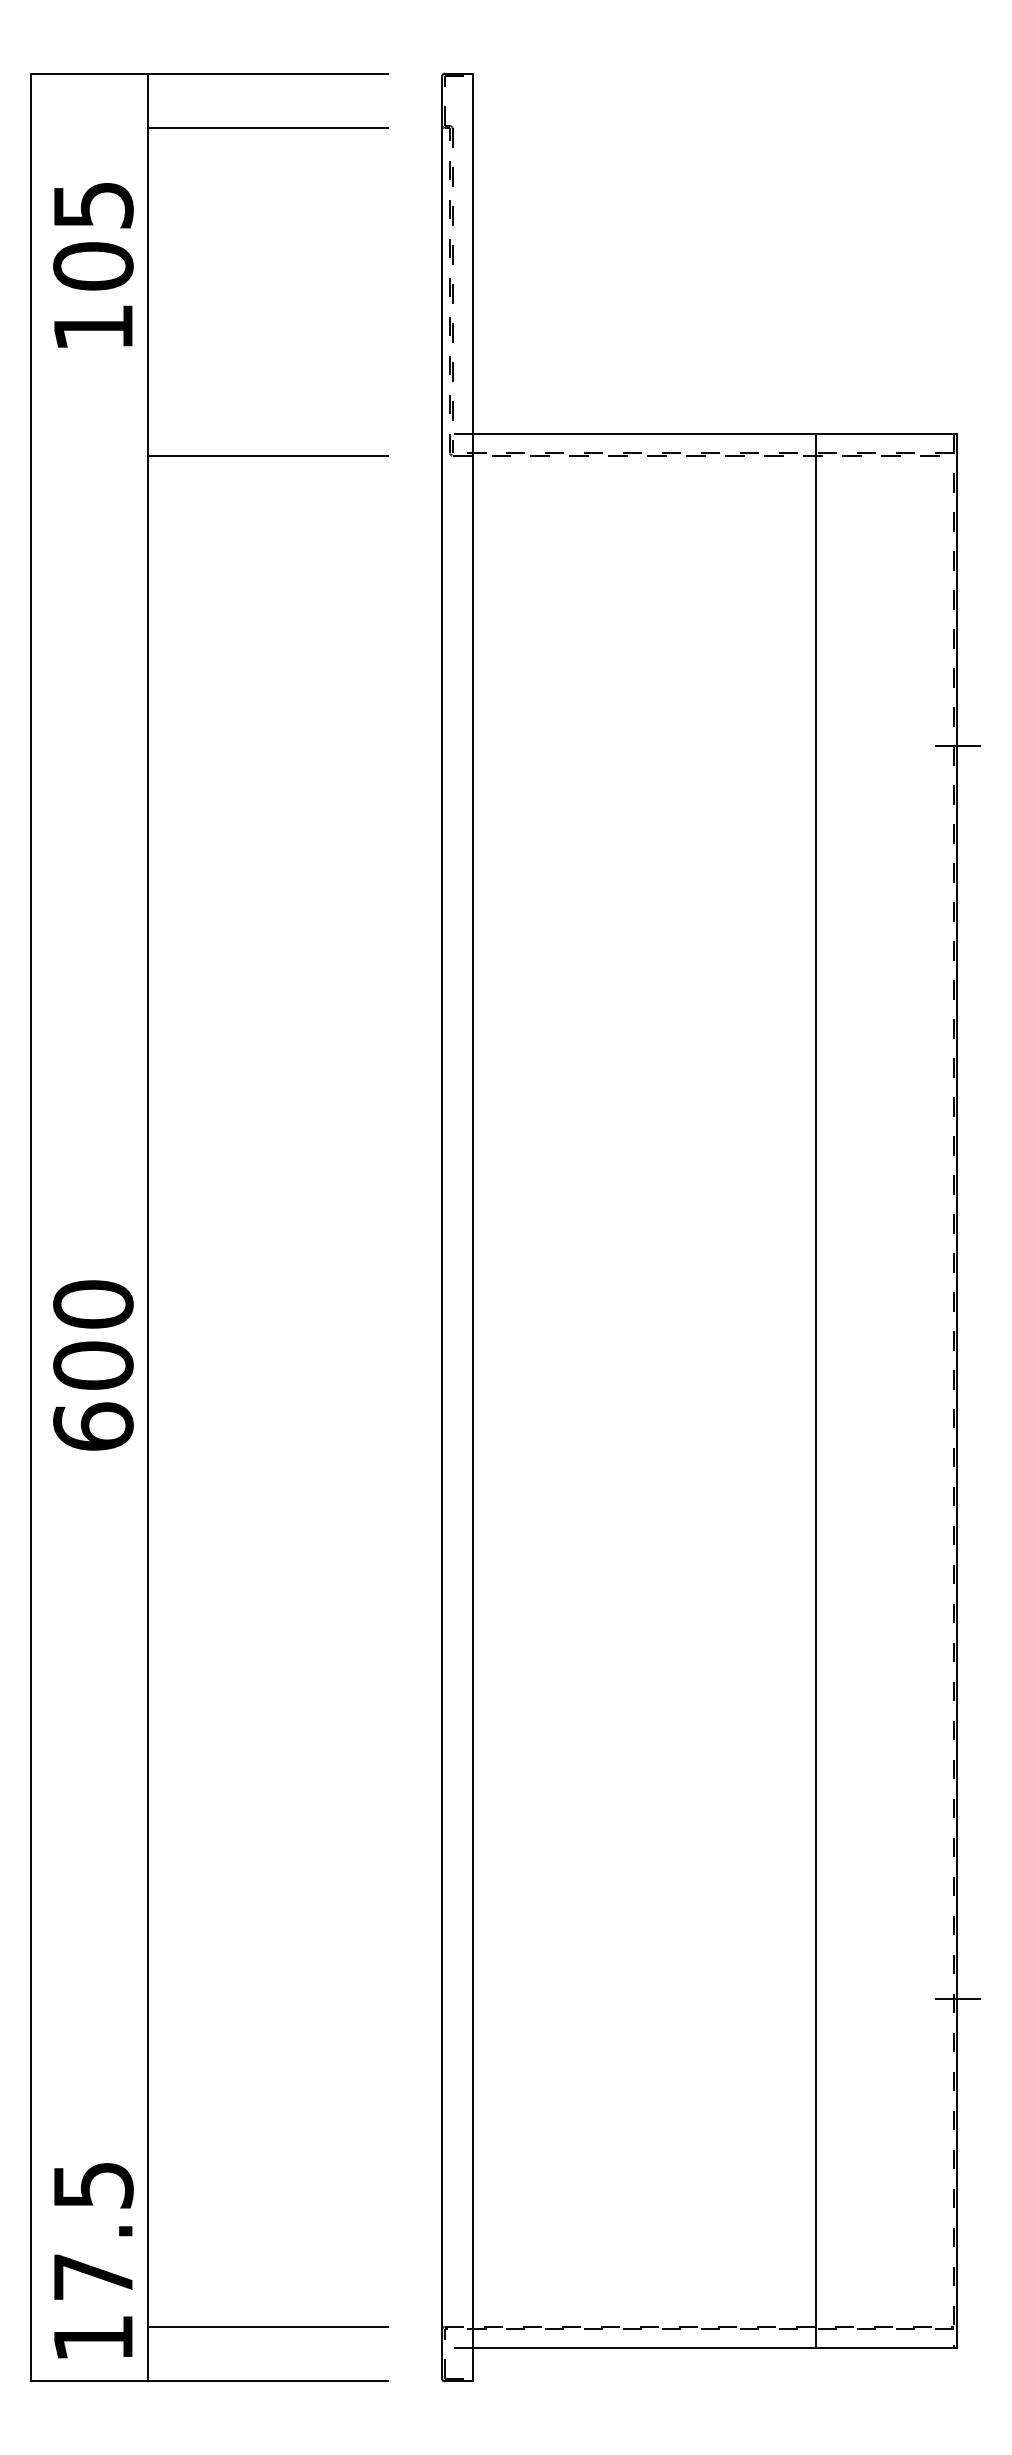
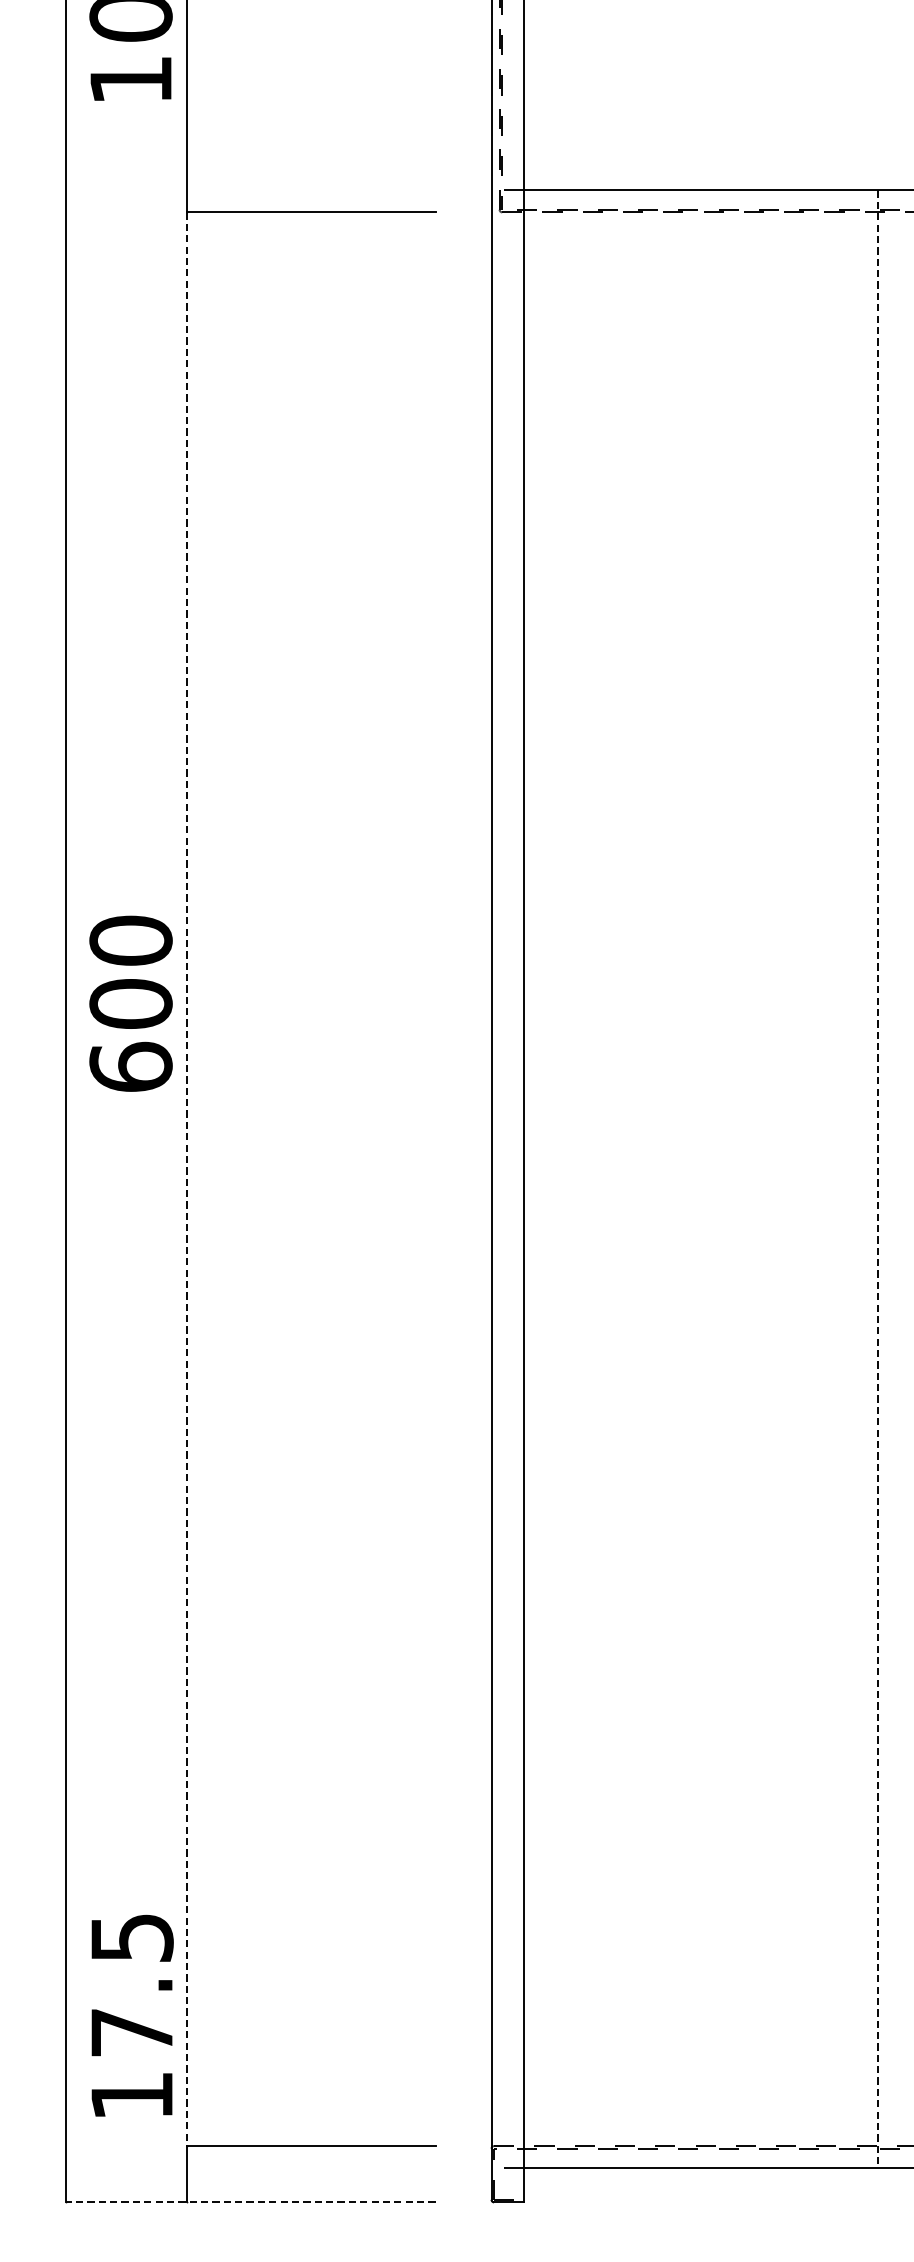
text: (93, 1365) -> (131, 1003), moved
line: (147, 1391) -> (186, 1179), solid -> dashed
line: (816, 1391) -> (878, 1179), solid -> dashed
text: (93, 2260) -> (132, 2015), moved
line: (209, 2381) -> (251, 2202), solid -> dashed

